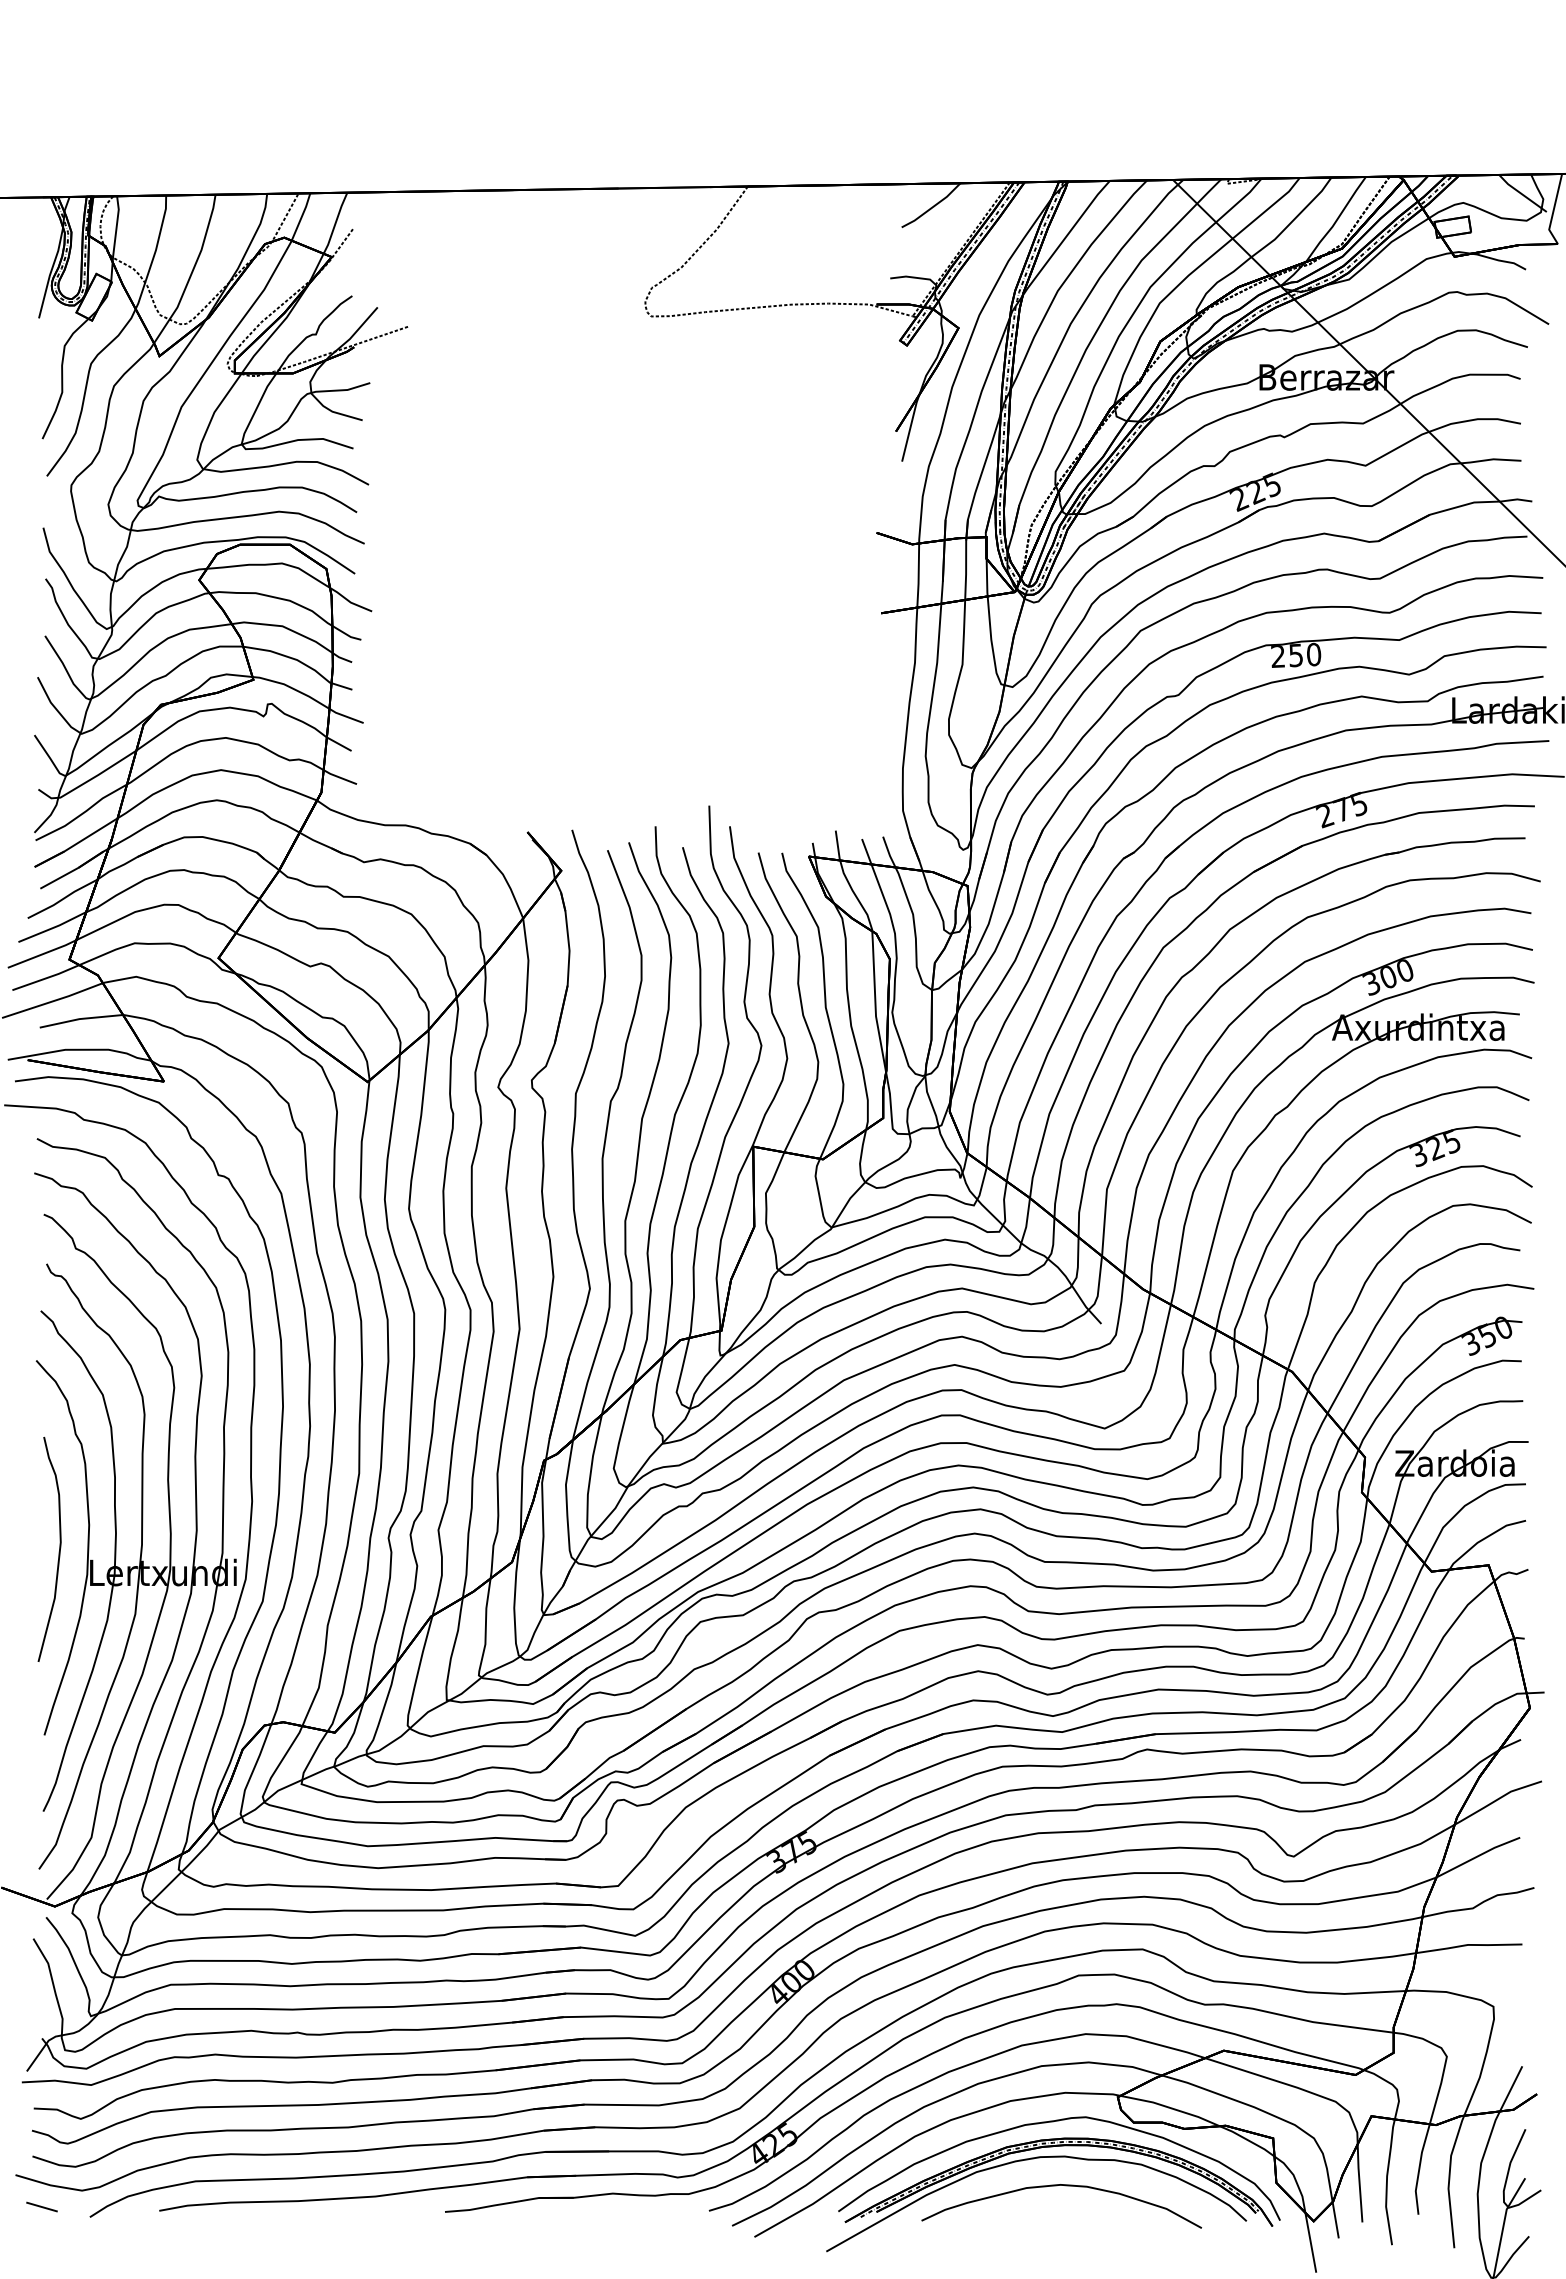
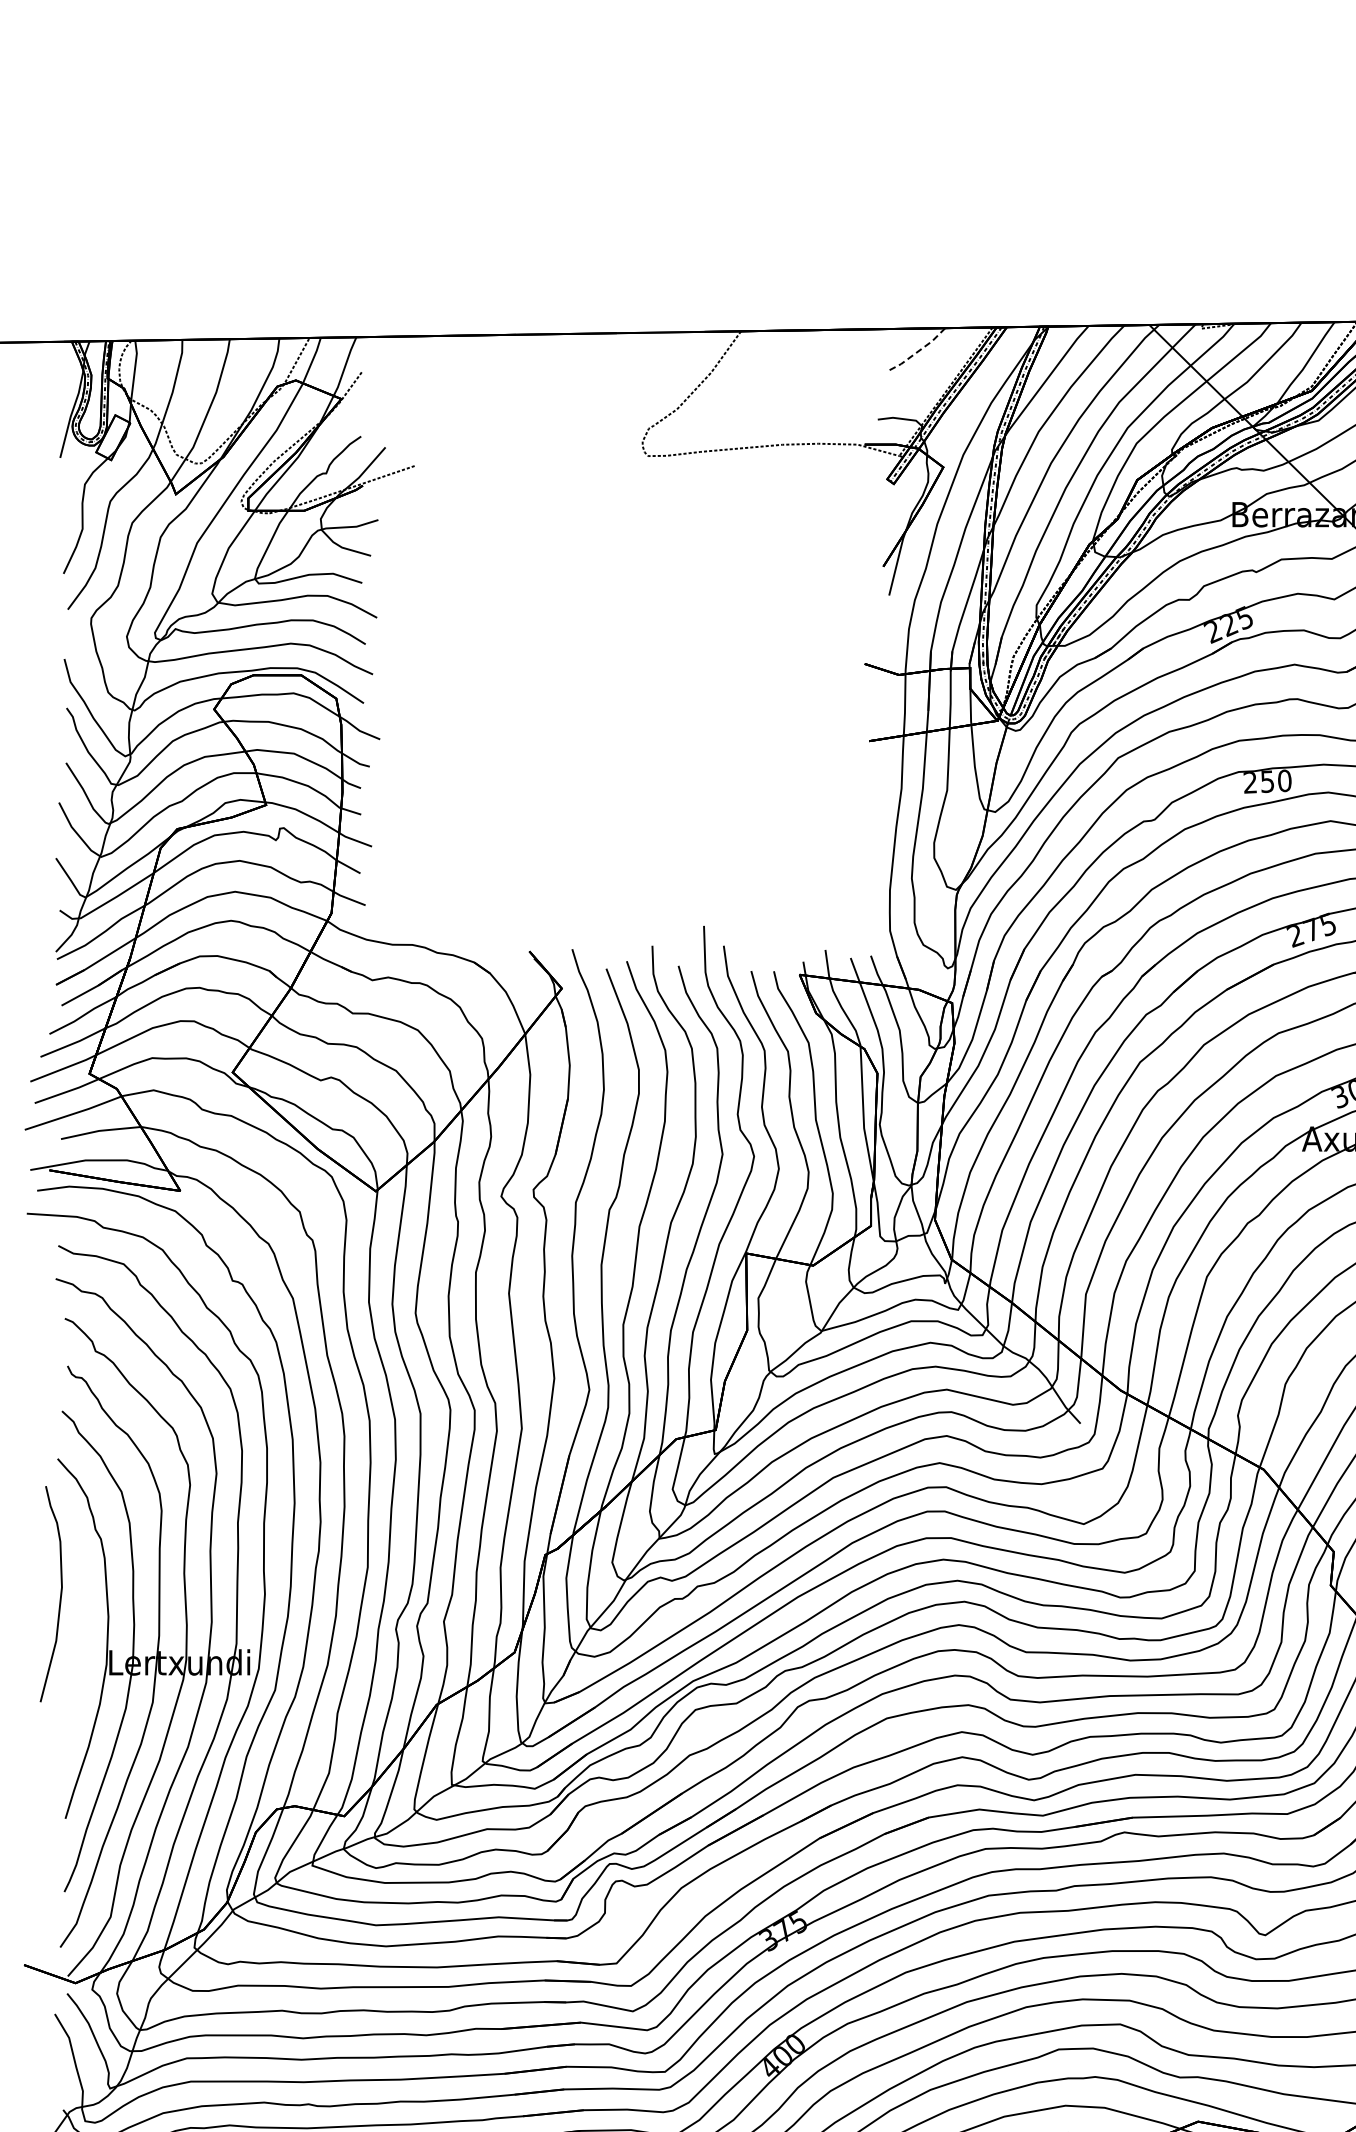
line: (932, 207) -> (918, 351), solid -> dashed
curve: (58, 1551) -> (59, 1596), moved

